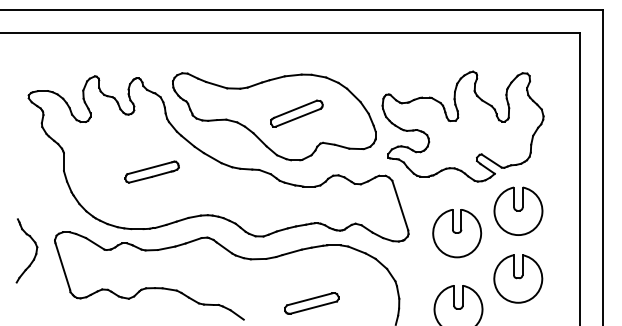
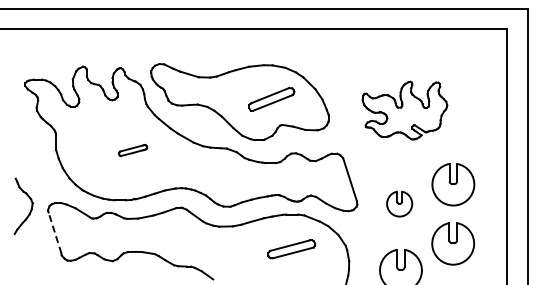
part: (296, 113) -> (271, 99), moved
part: (462, 126) -> (404, 110), size x0.6
part: (151, 172) -> (132, 150), size x0.6
part: (456, 232) -> (399, 203), size x0.6
part: (35, 249) -> (31, 205), moved
line: (62, 265) -> (54, 232), solid -> dashed
part: (311, 303) -> (291, 249), moved

